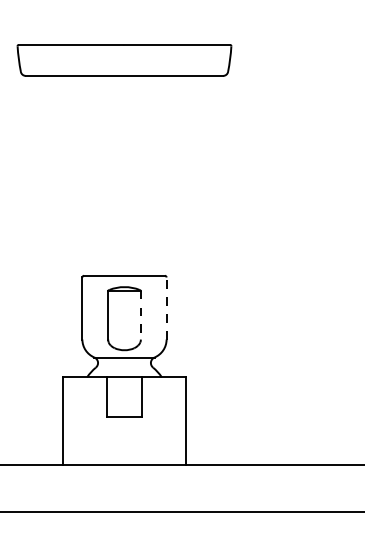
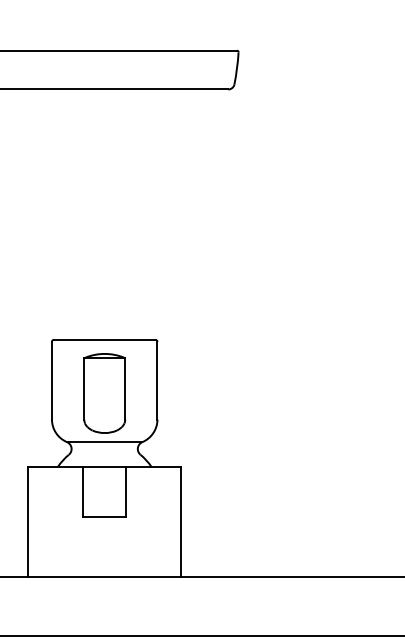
line: (166, 308) -> (157, 380), dashed -> solid
line: (140, 315) -> (124, 389), dashed -> solid

